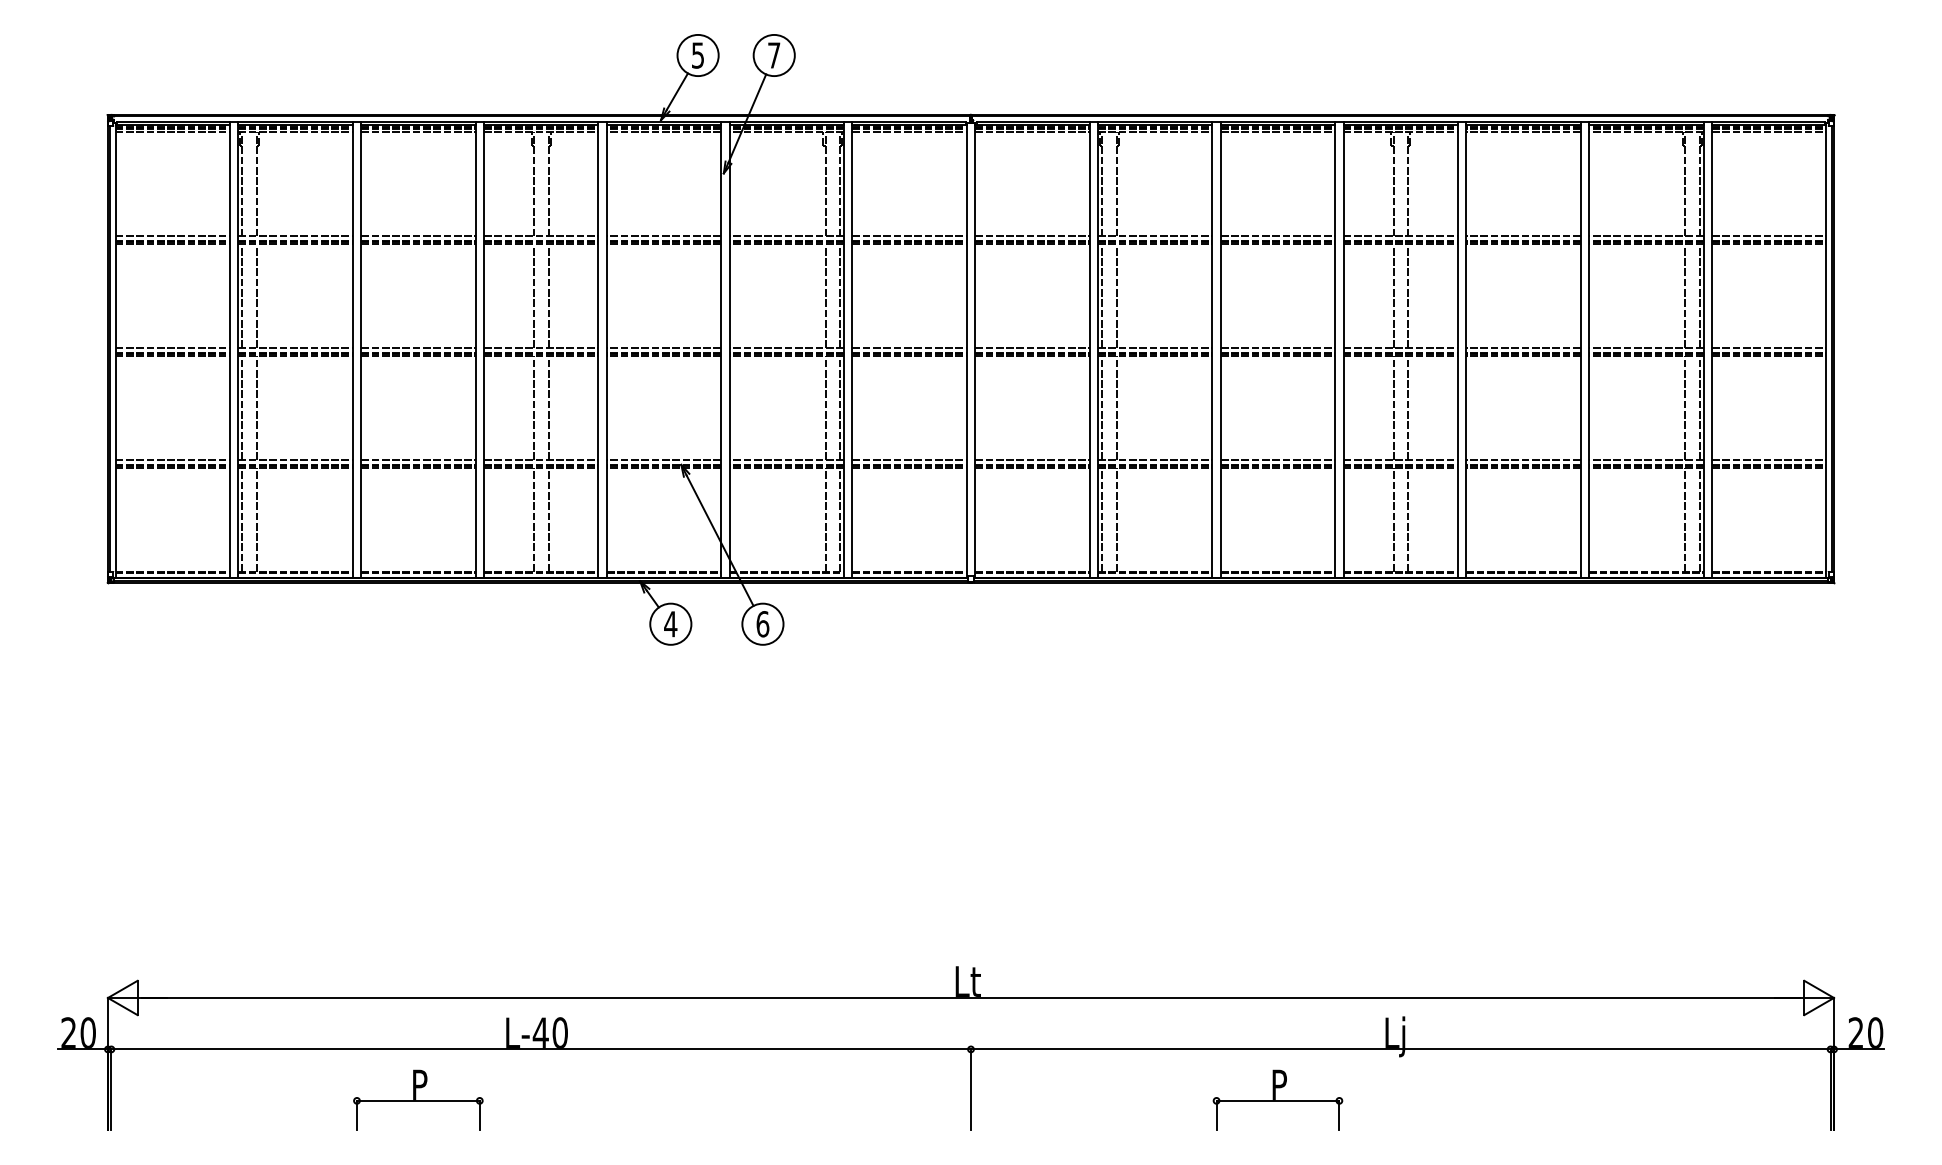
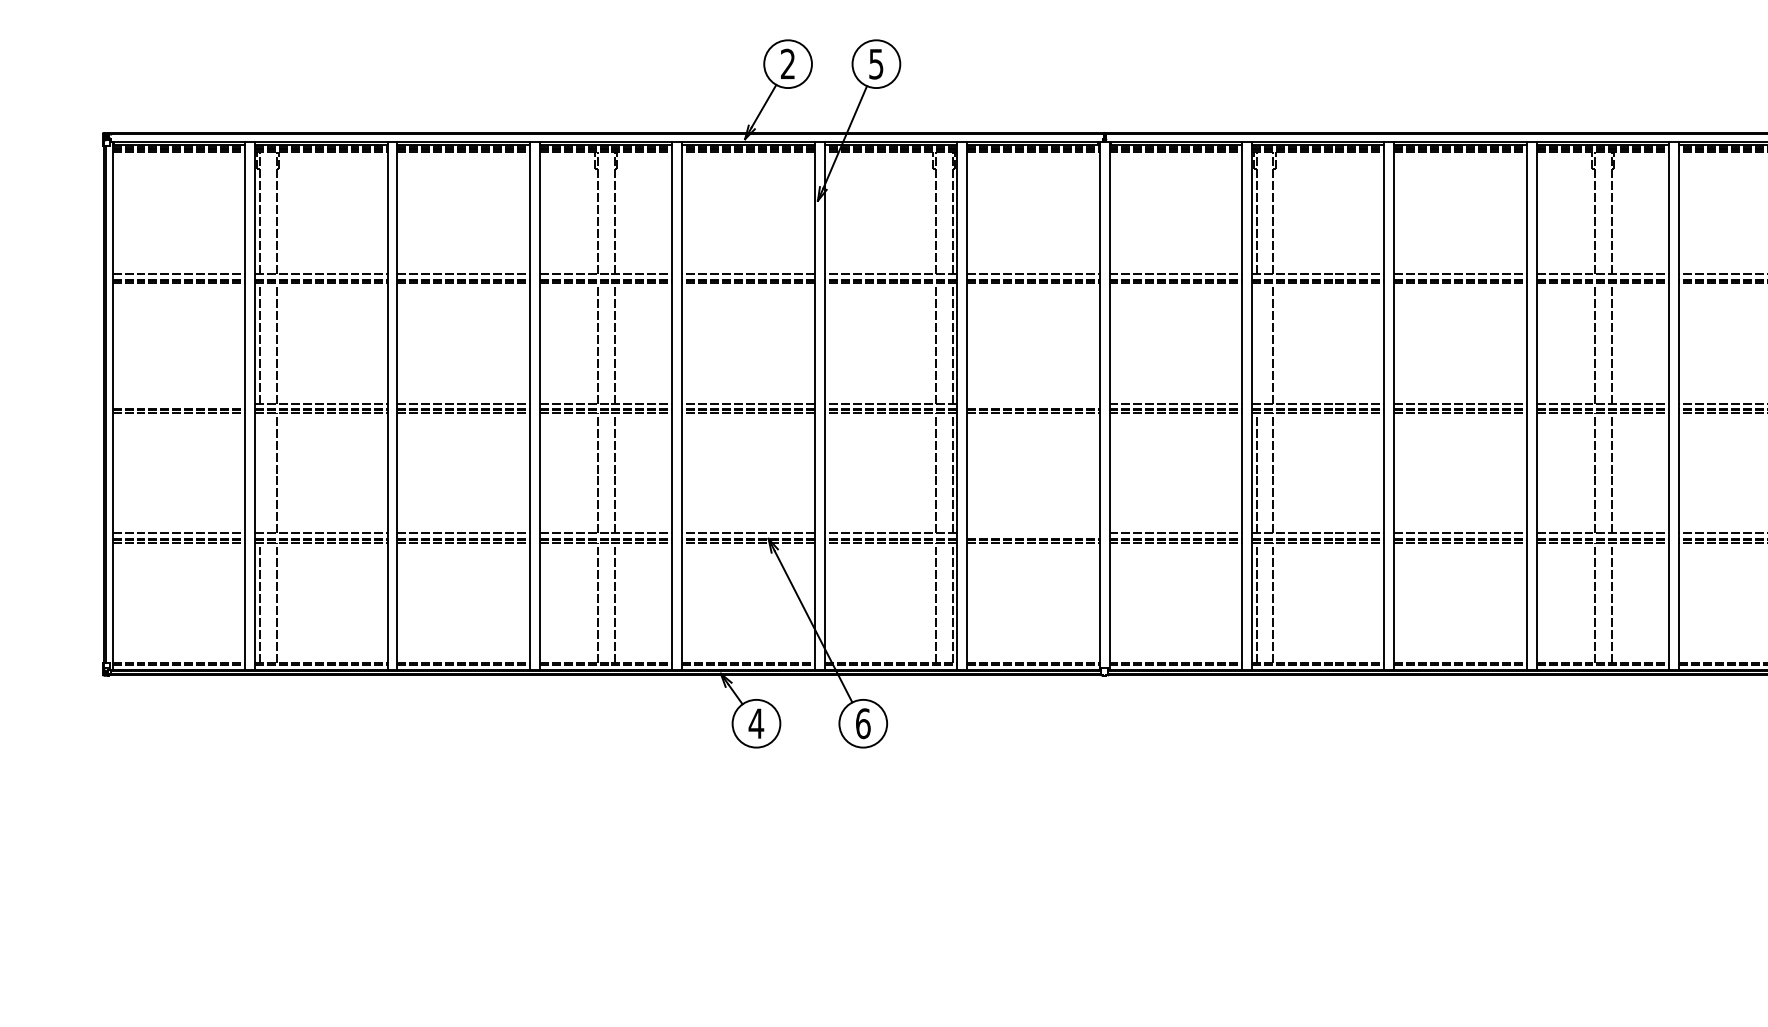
text: (697, 55) -> (787, 64), 5 -> 2
text: (774, 55) -> (876, 64), 7 -> 5
line: (1102, 296) -> (1257, 343), removed
line: (172, 348) -> (178, 403), removed
line: (909, 348) -> (1033, 403), removed
line: (242, 407) -> (259, 472), removed
line: (909, 459) -> (1033, 532), removed

